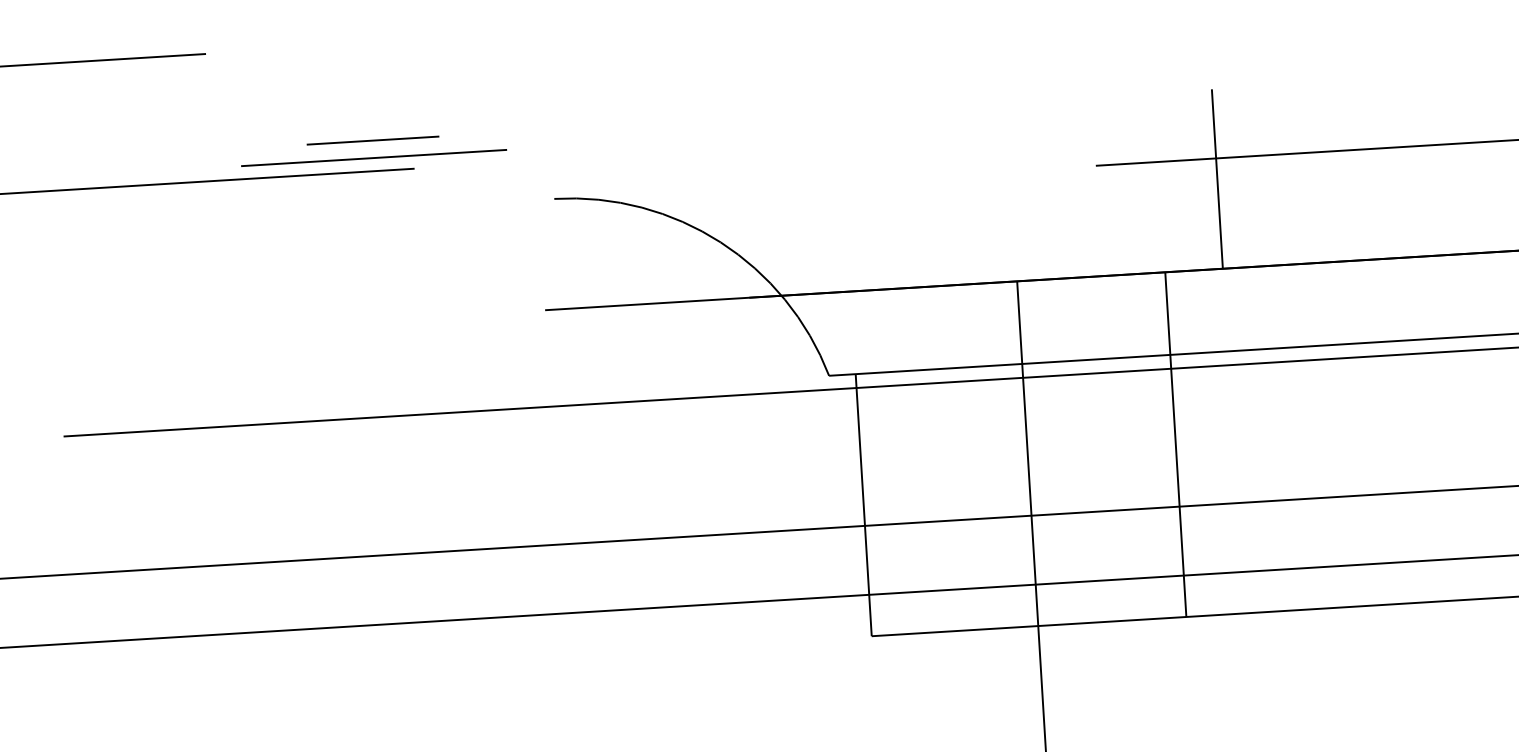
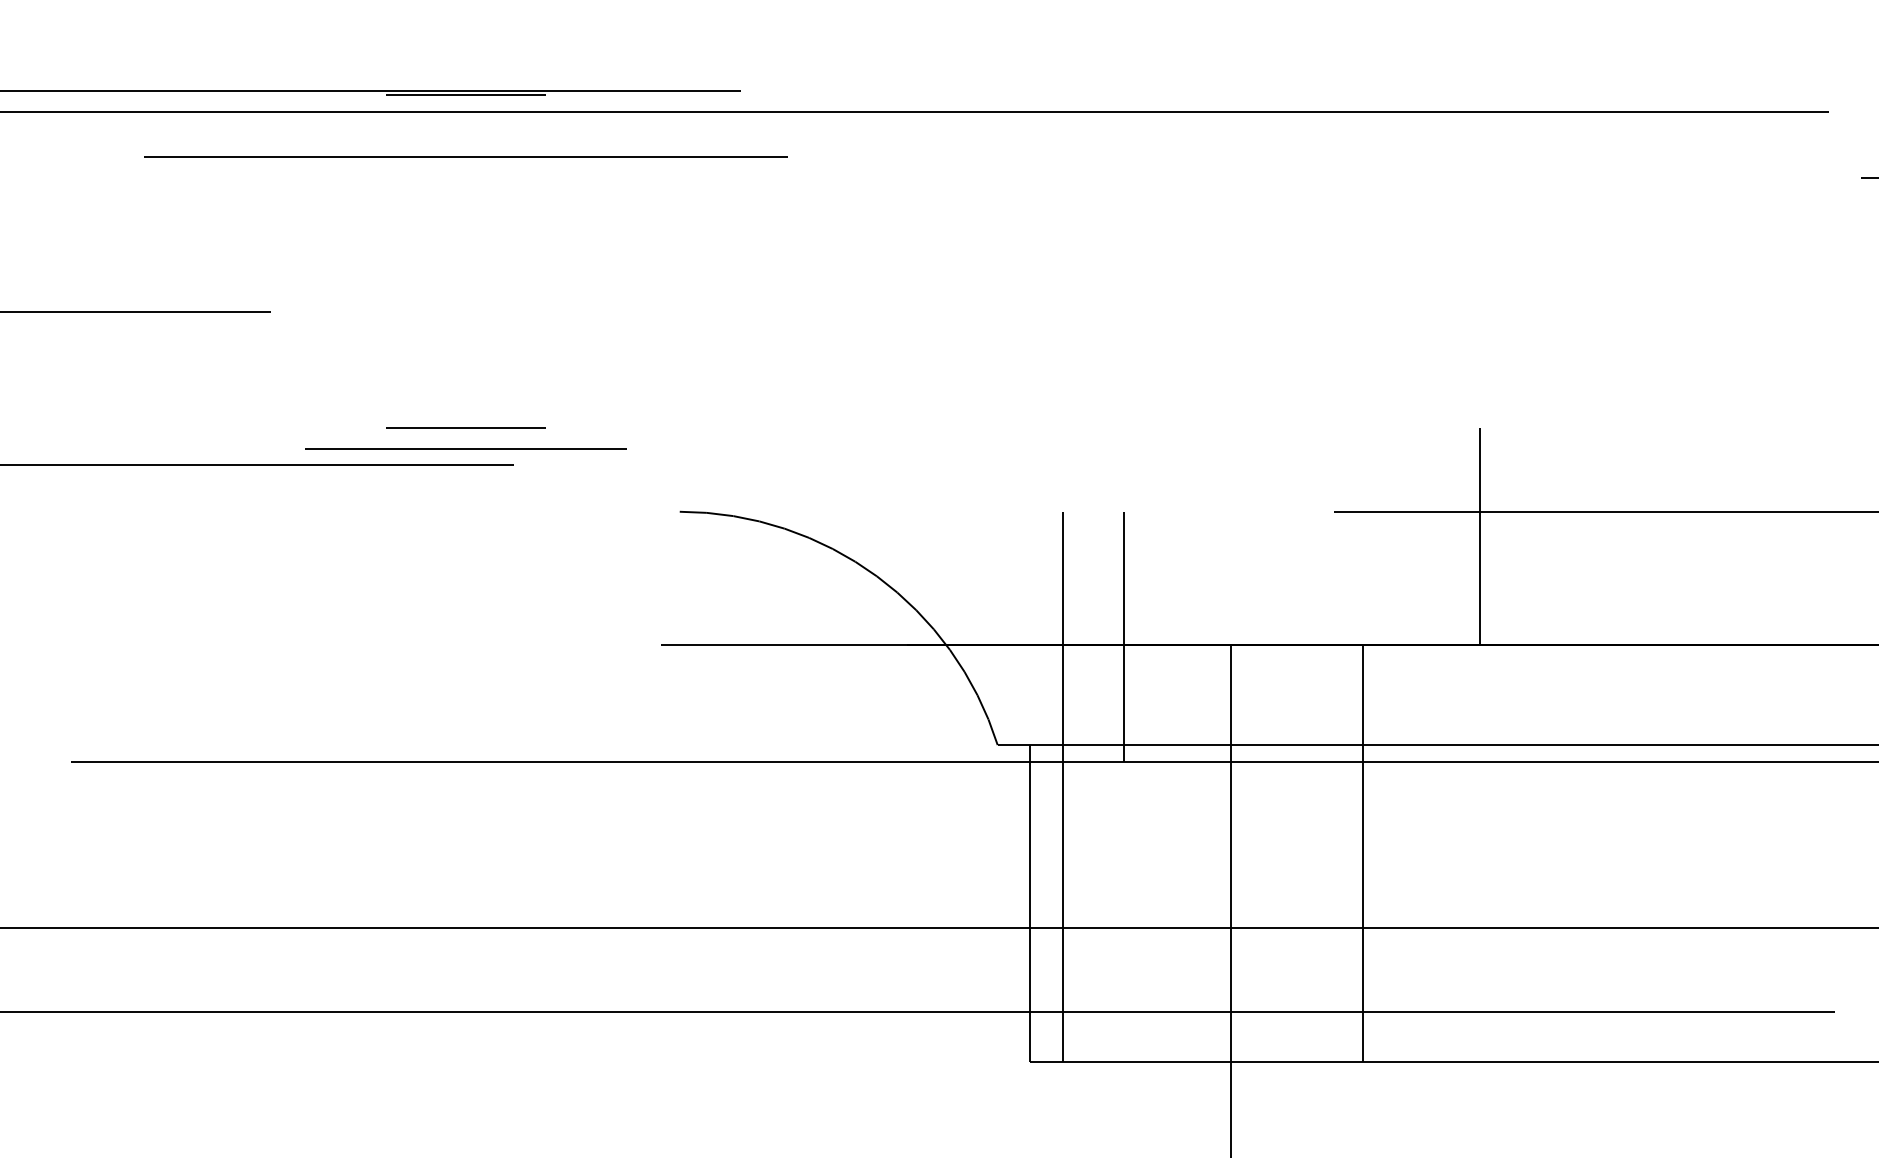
line: (927, 279) -> (1123, 636), added
line: (885, 406) -> (1063, 786), added
line: (1176, 444) -> (1363, 853), moved

